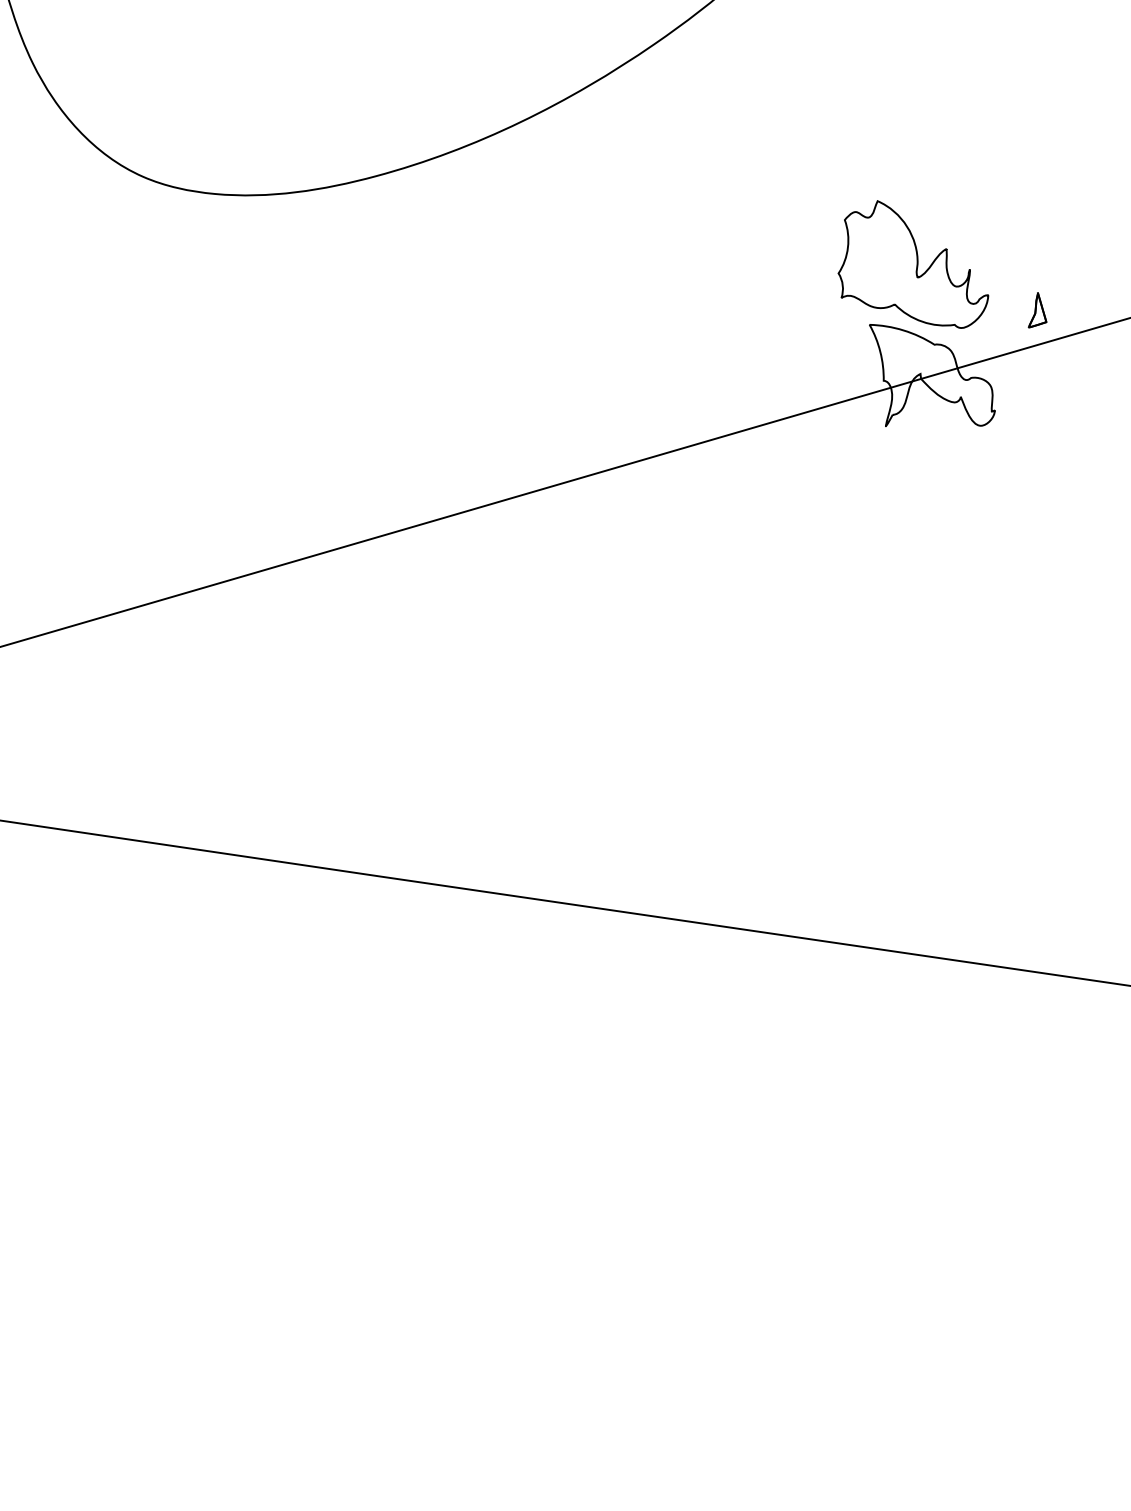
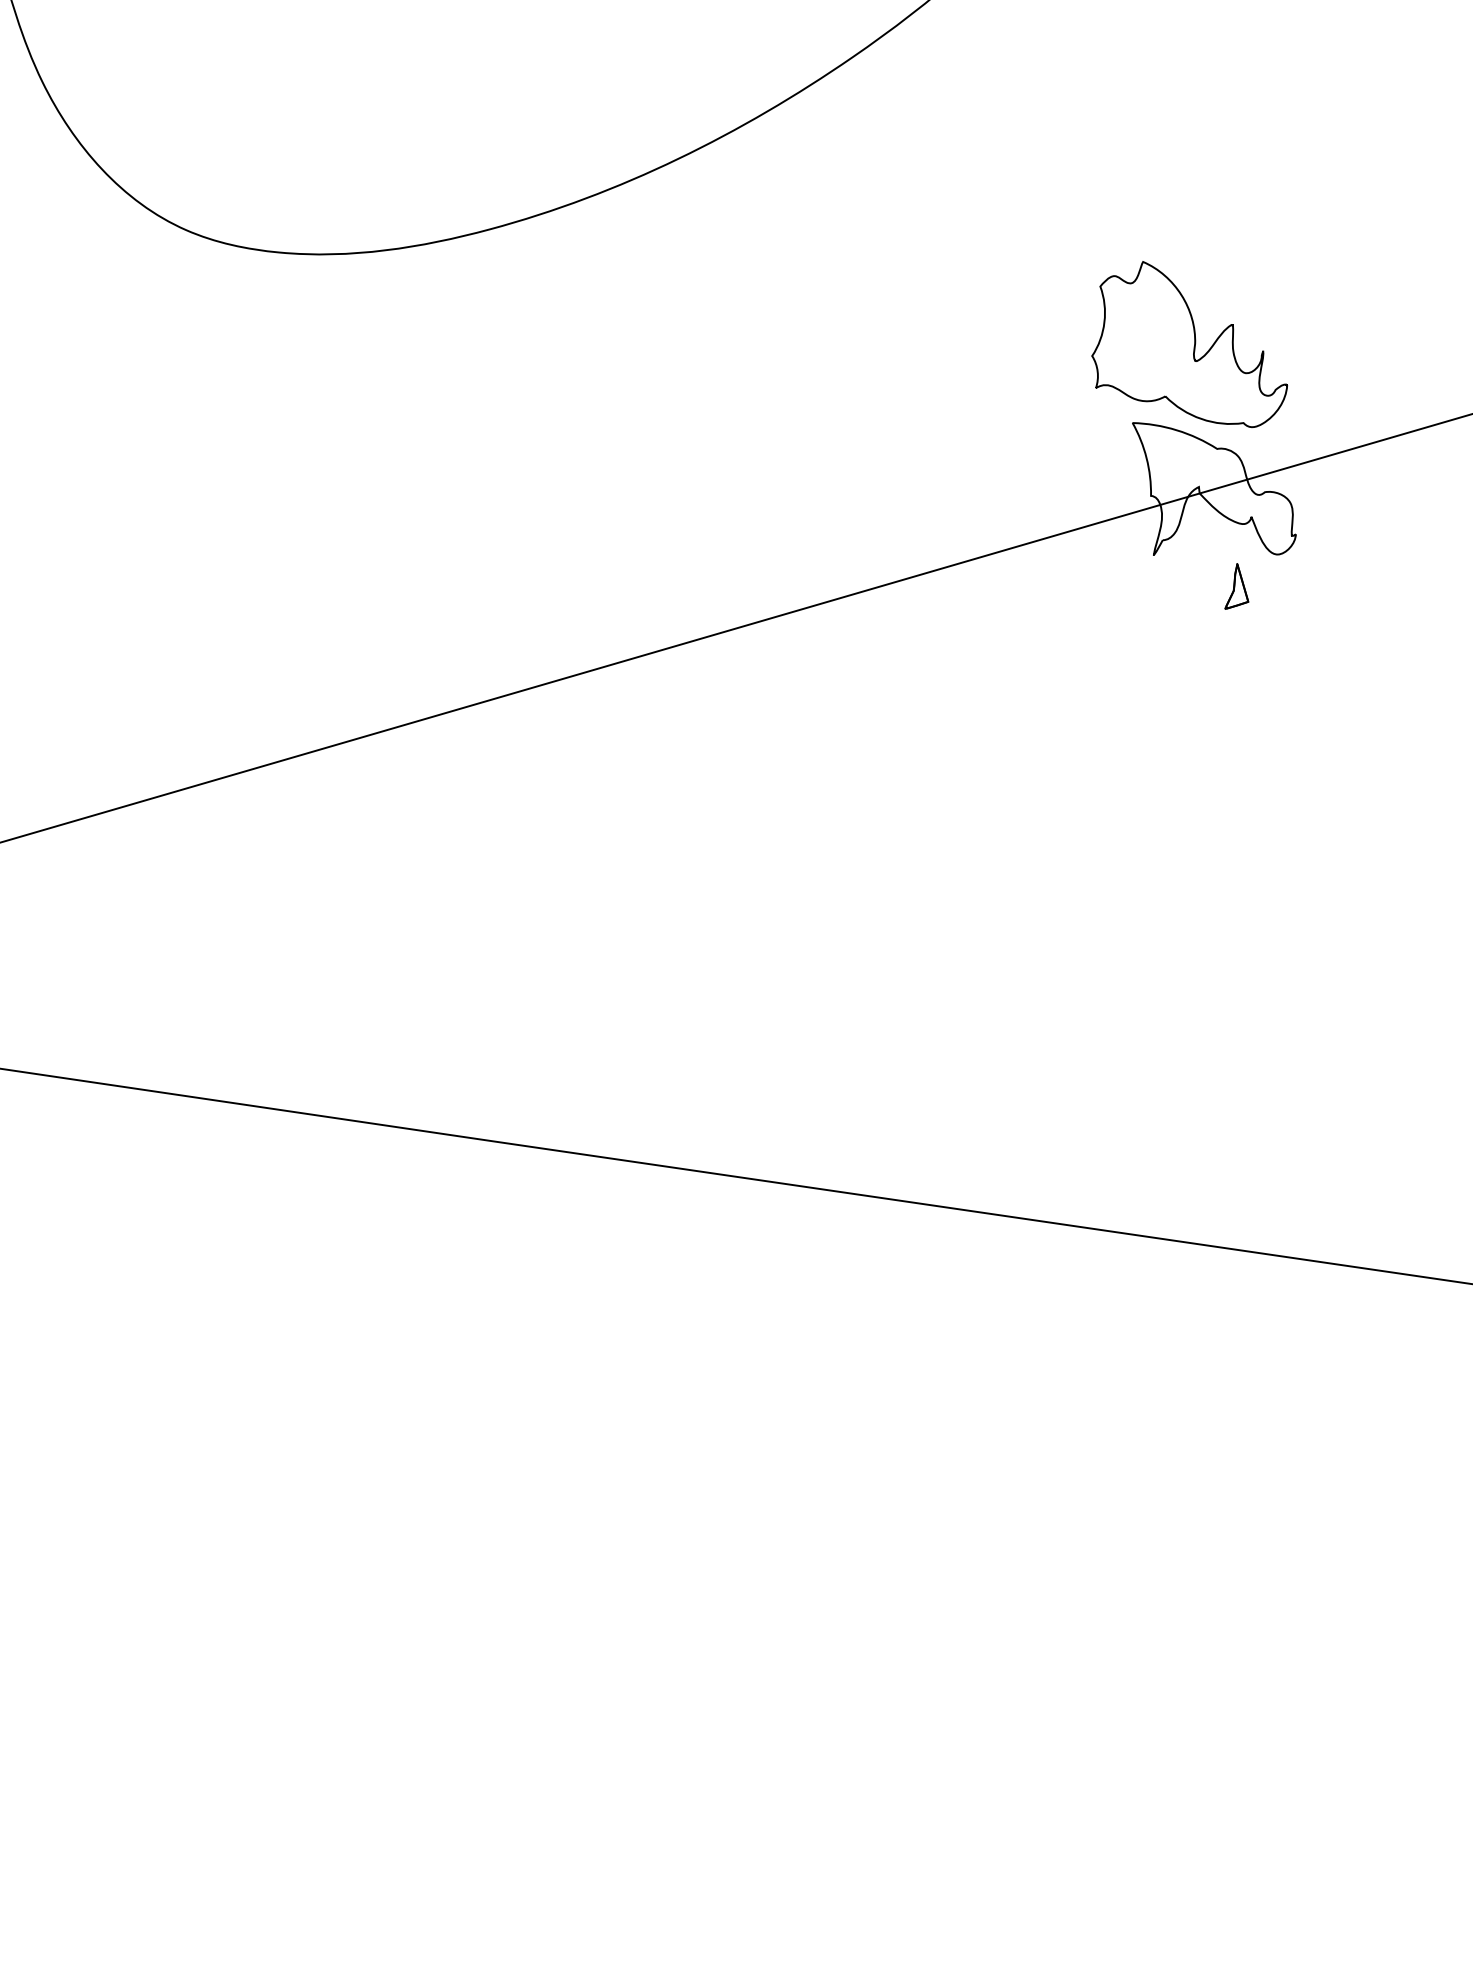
part: (1037, 310) -> (1236, 586), moved

